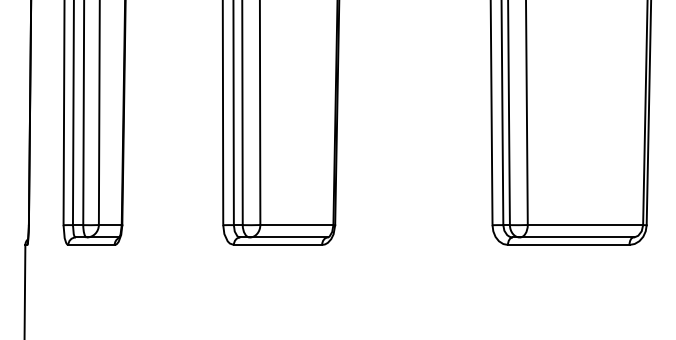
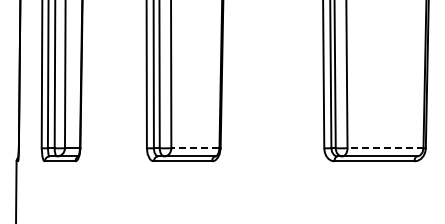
line: (295, 225) -> (194, 148), solid -> dashed
line: (585, 225) -> (385, 148), solid -> dashed

